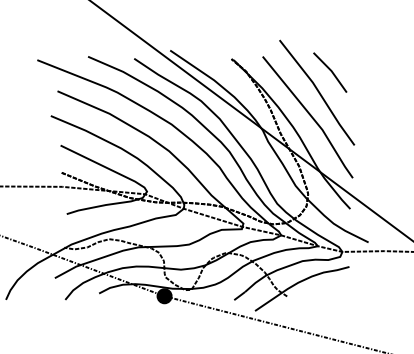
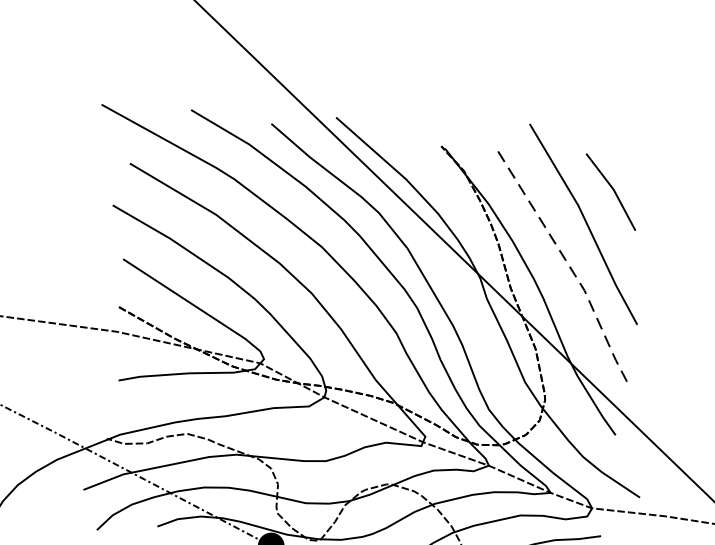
line: (311, 116) -> (568, 264), solid -> dashed

